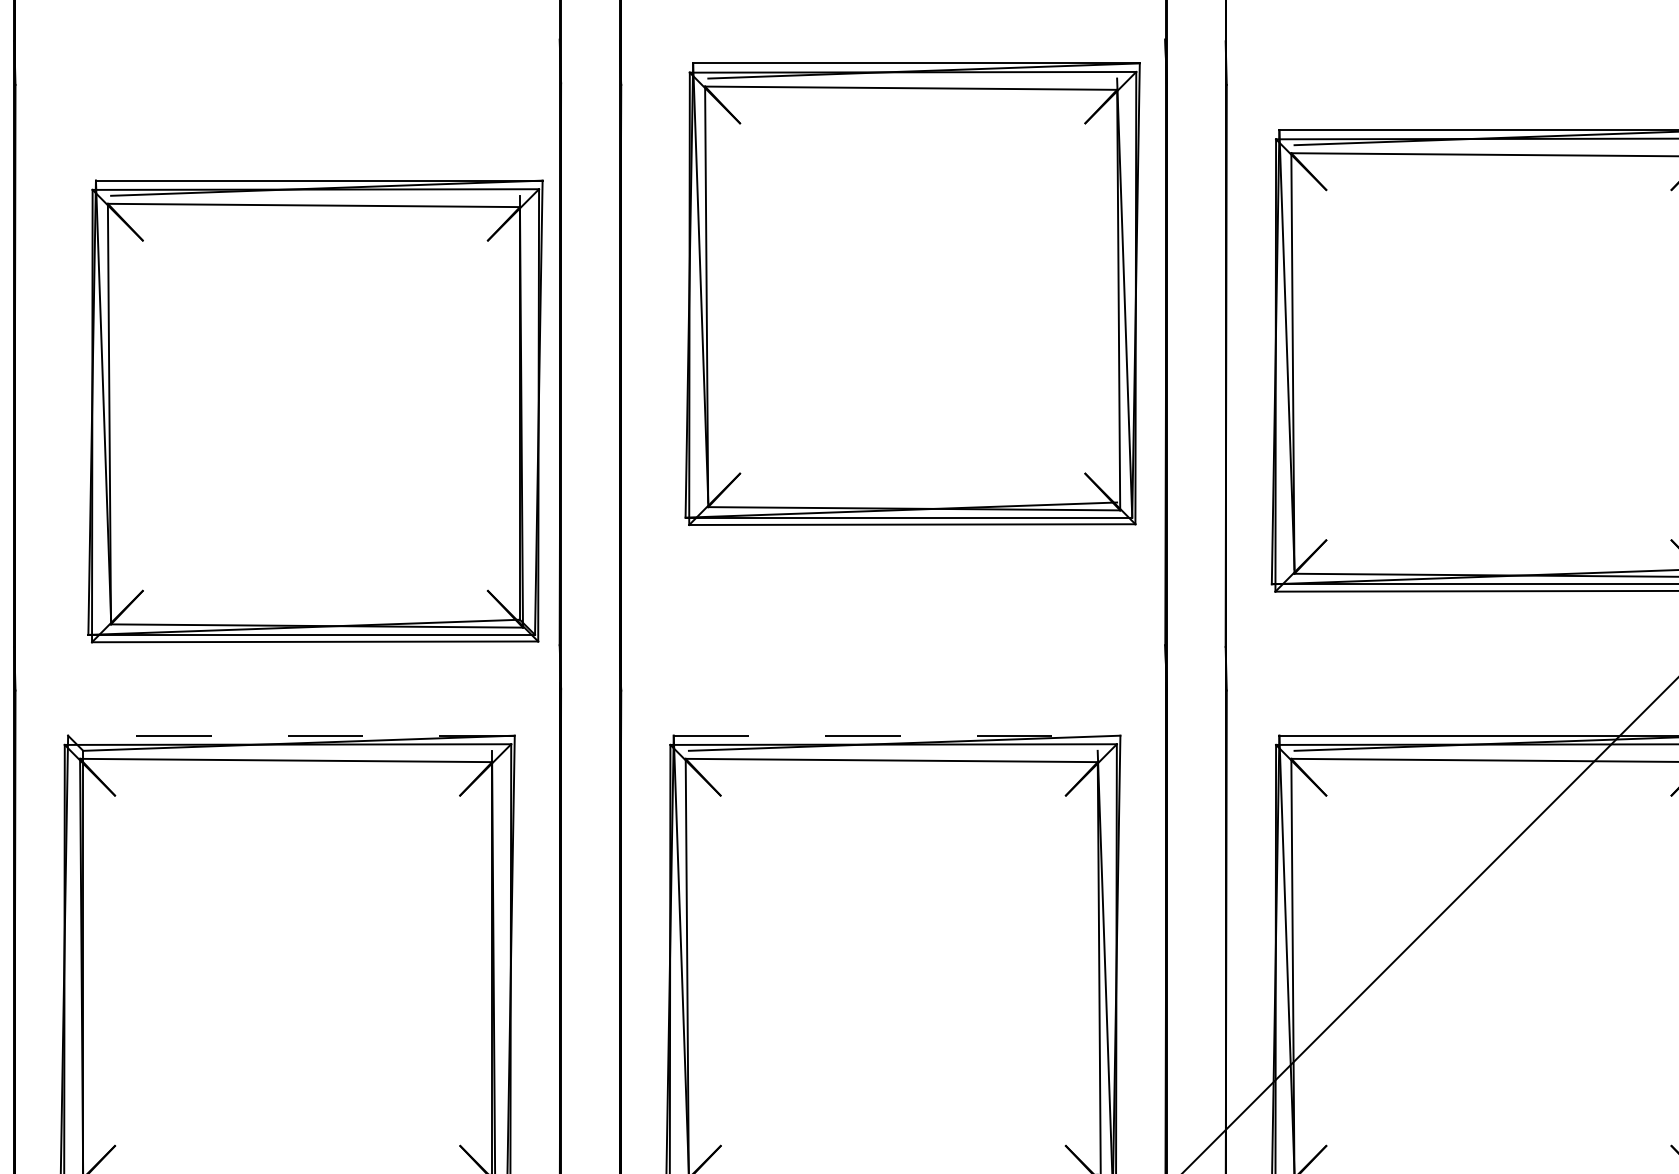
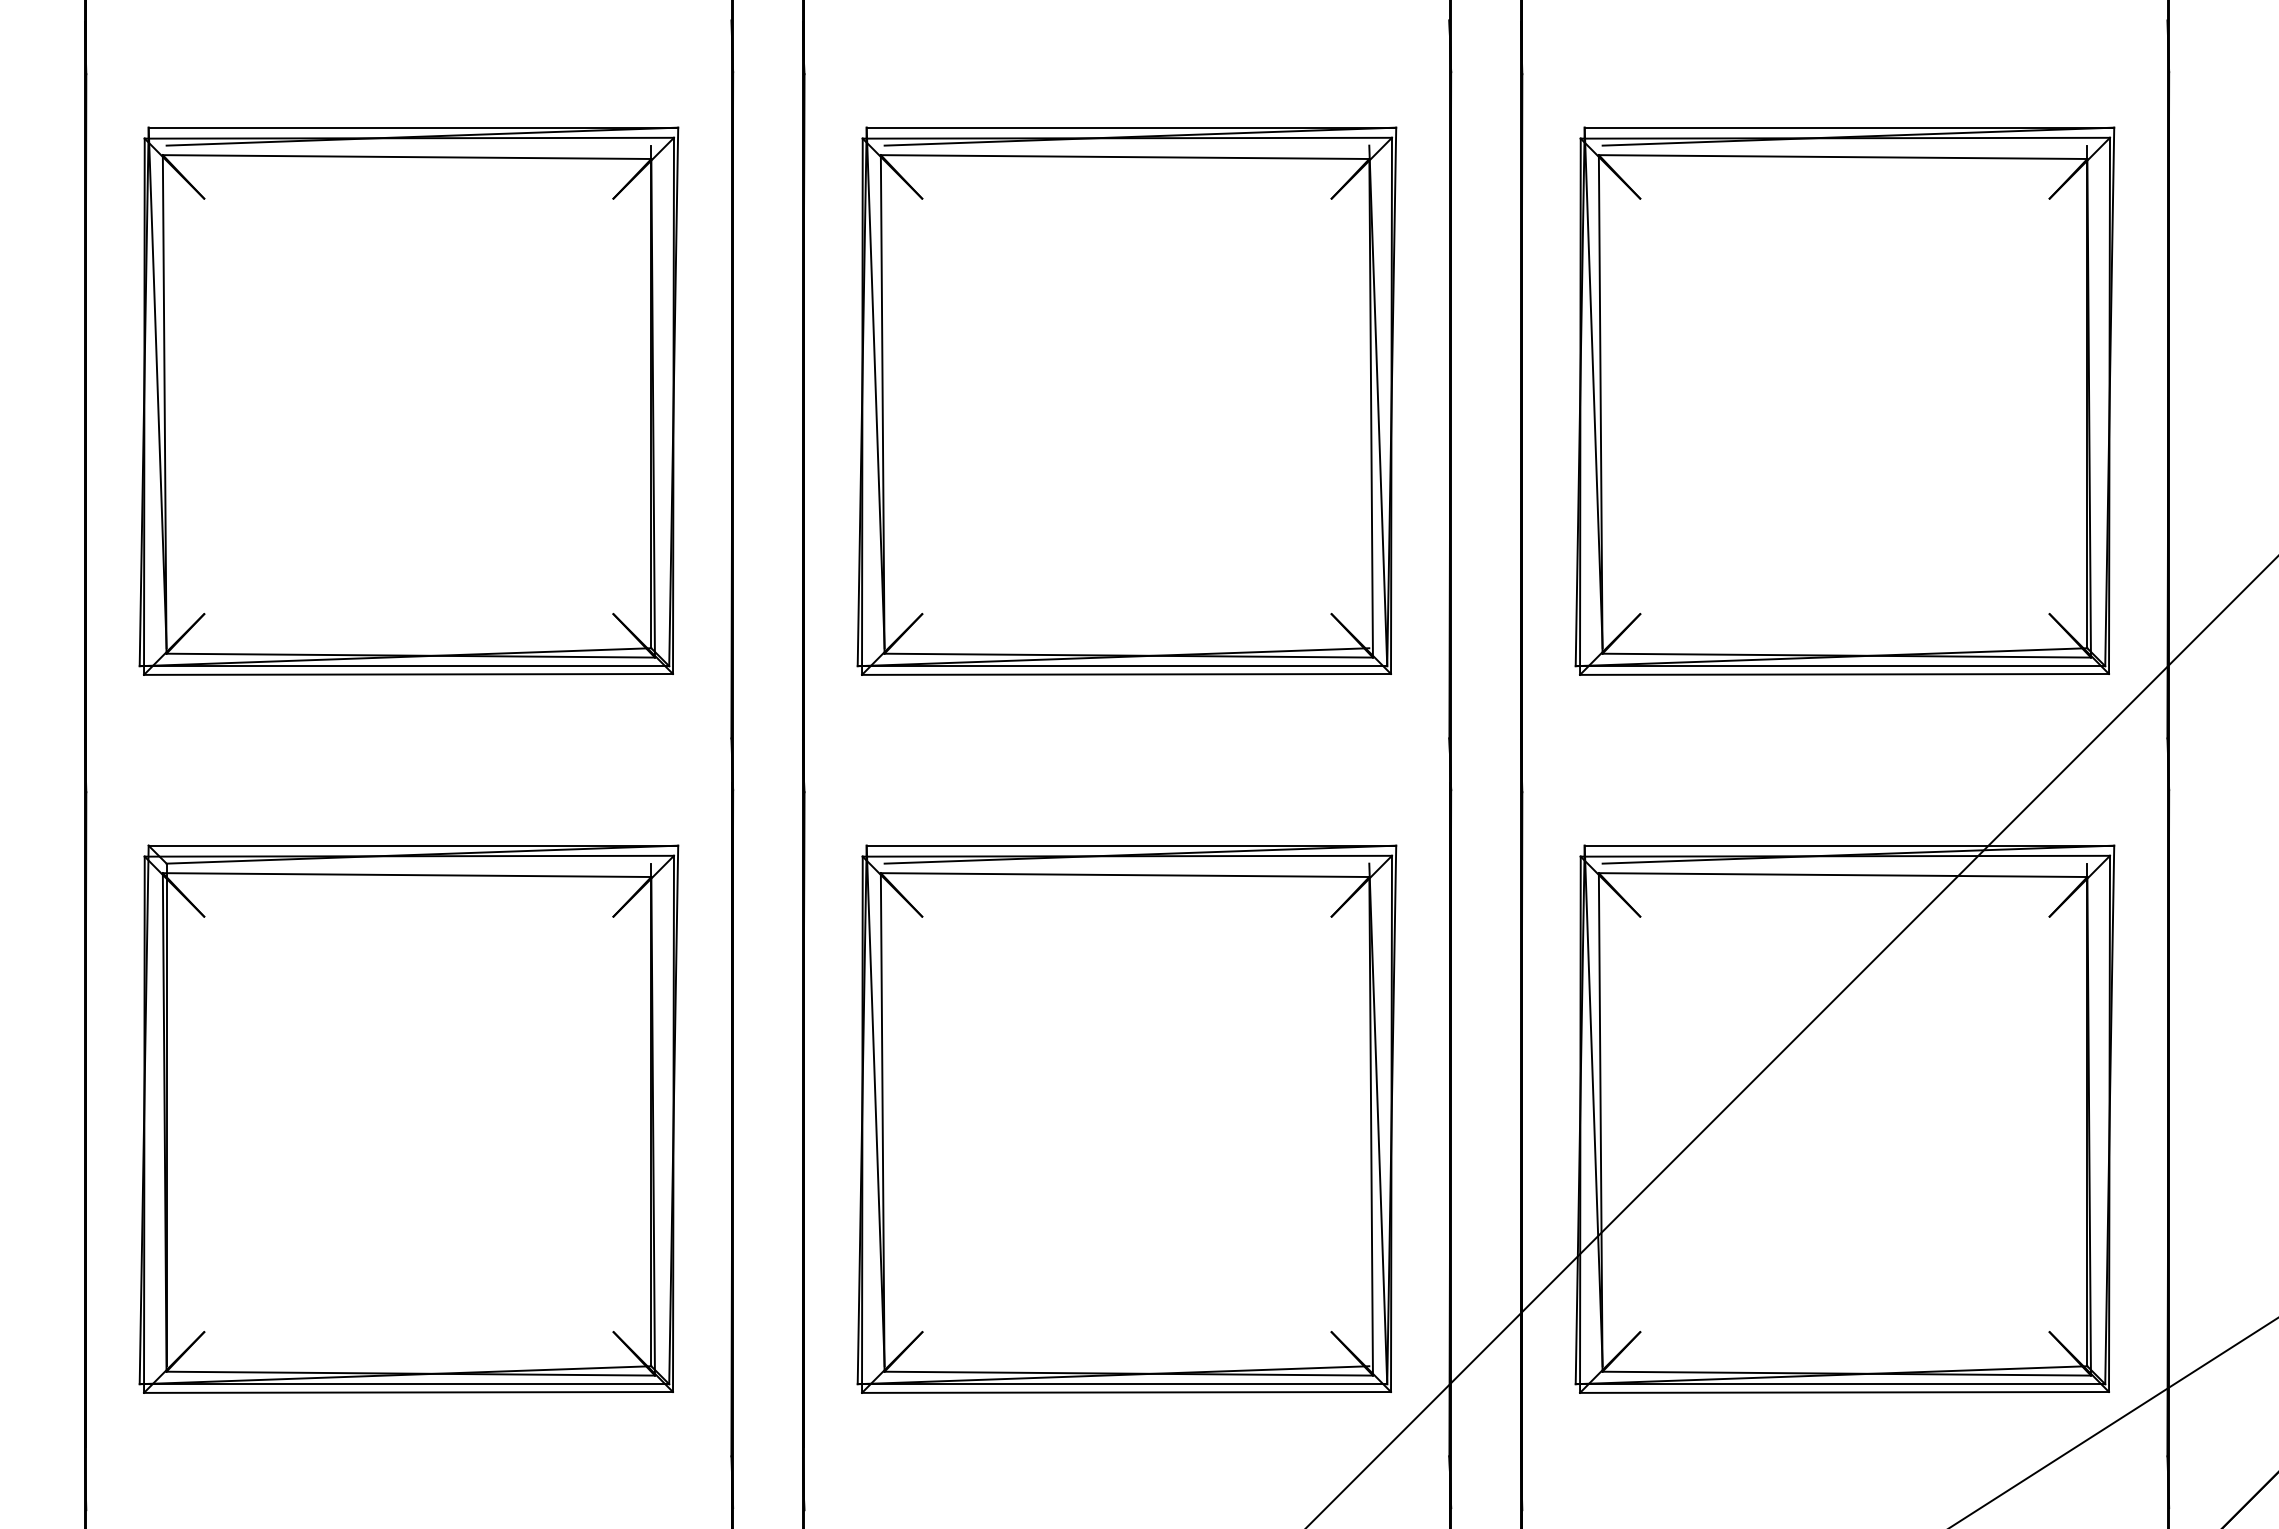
part: (912, 293) -> (1126, 400), moved
part: (315, 410) -> (408, 400), moved
line: (291, 735) -> (413, 845), dashed -> solid
line: (897, 735) -> (1131, 845), dashed -> solid

